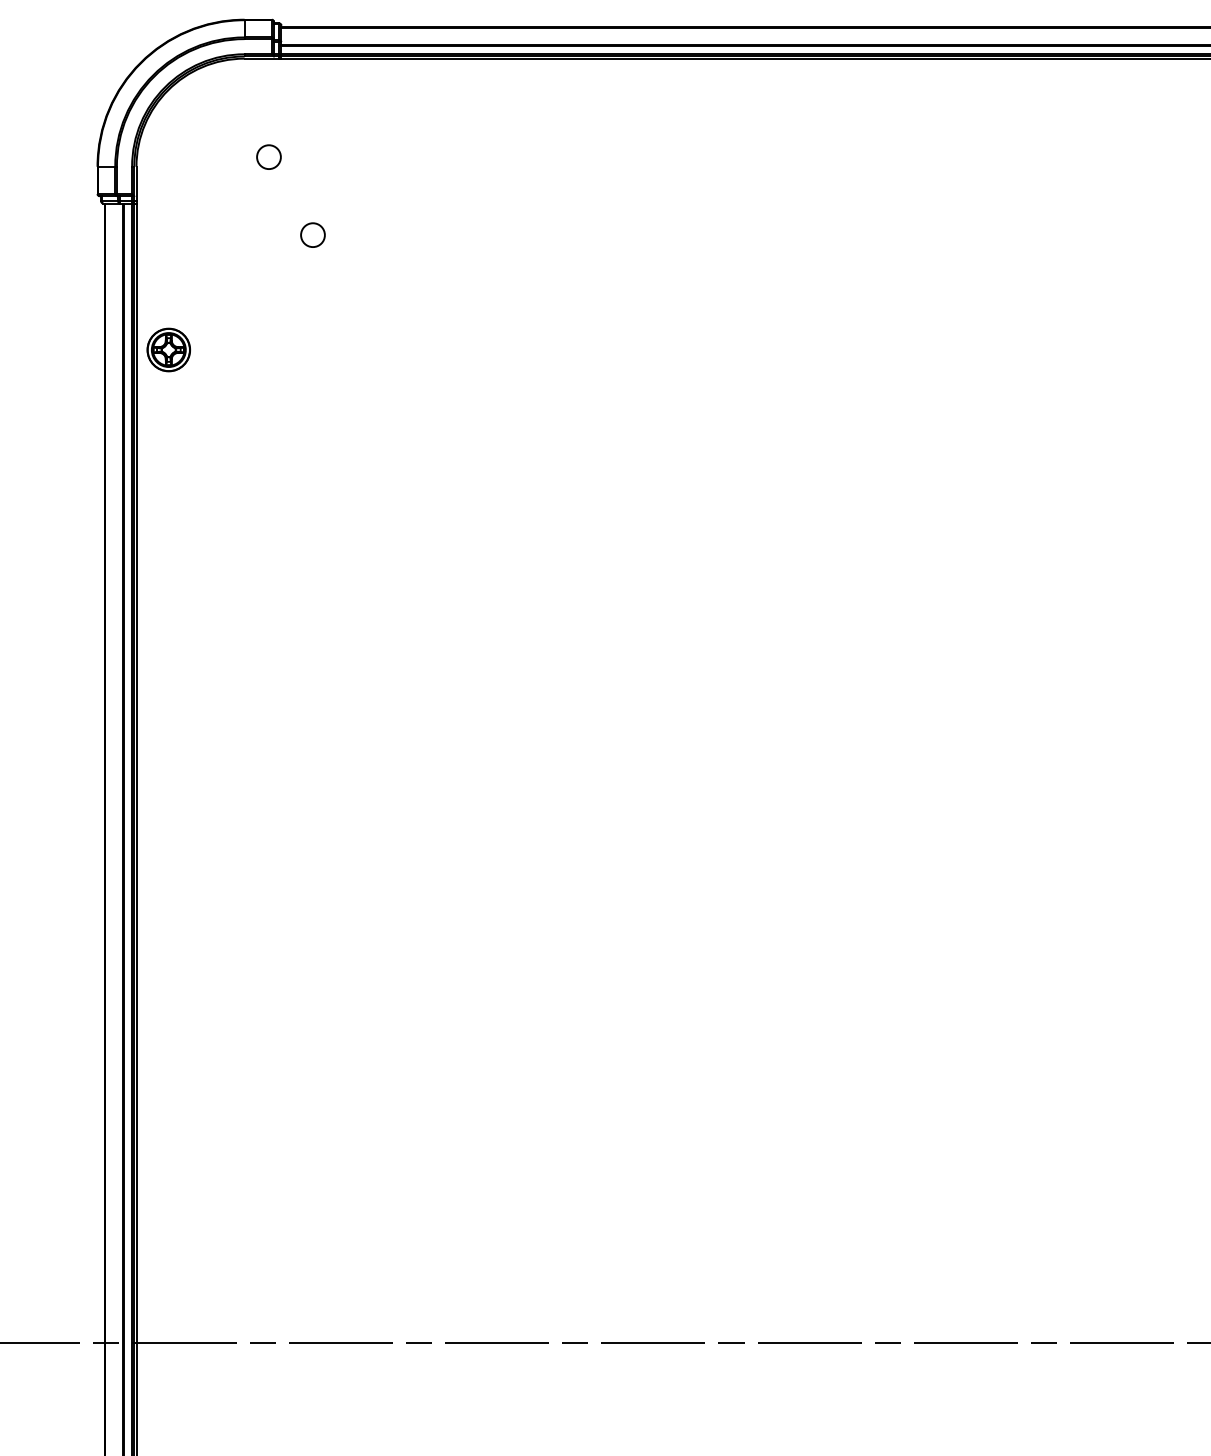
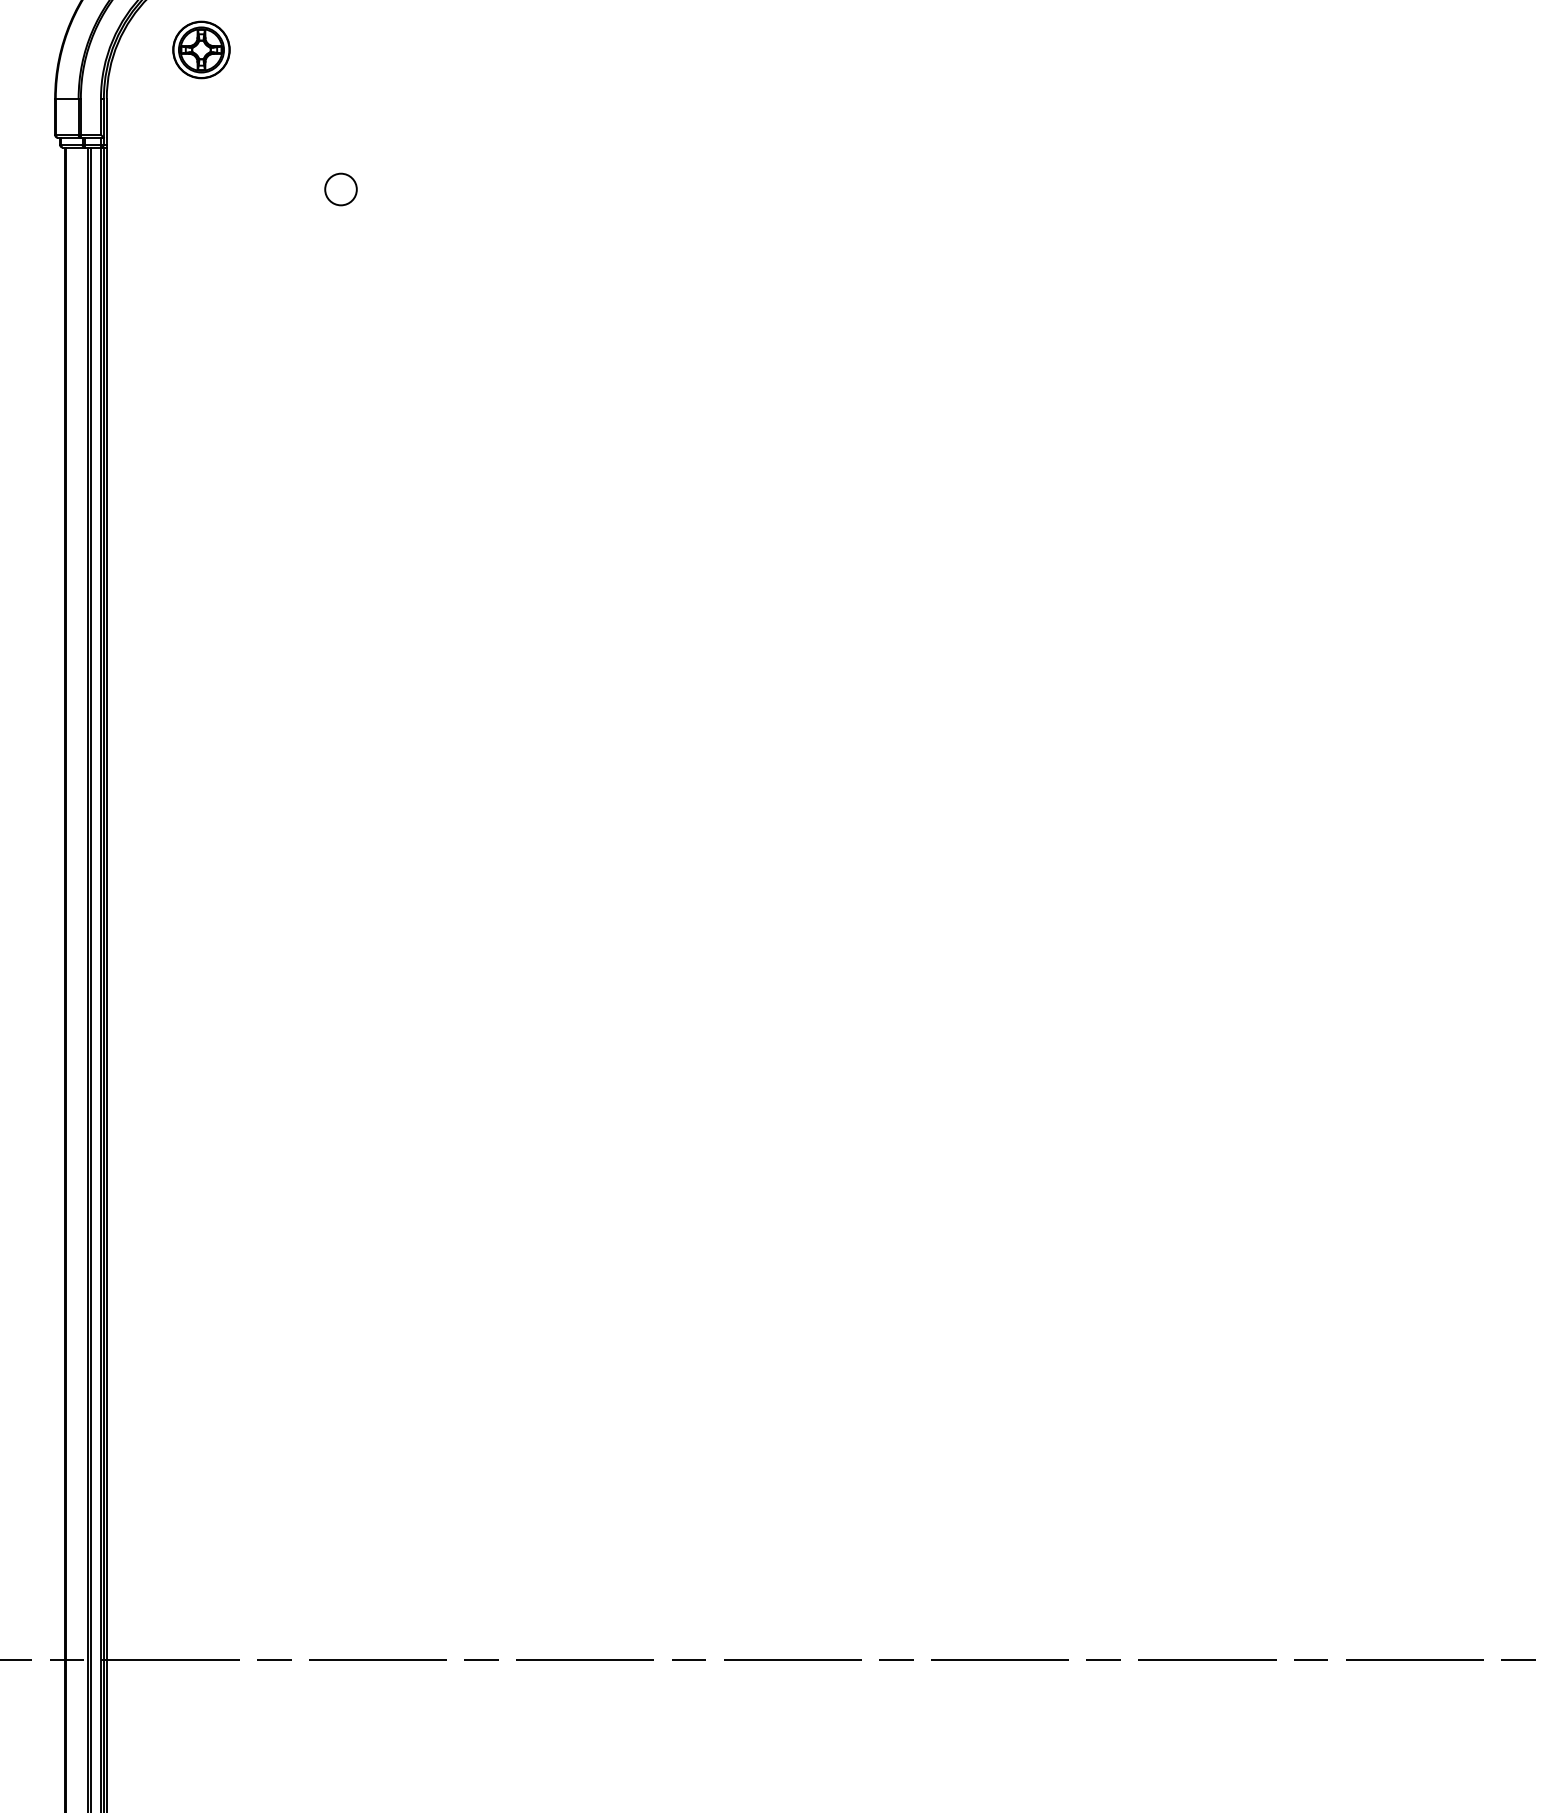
circle: (268, 156) -> (281, 85), removed
part: (168, 349) -> (201, 49), moved

